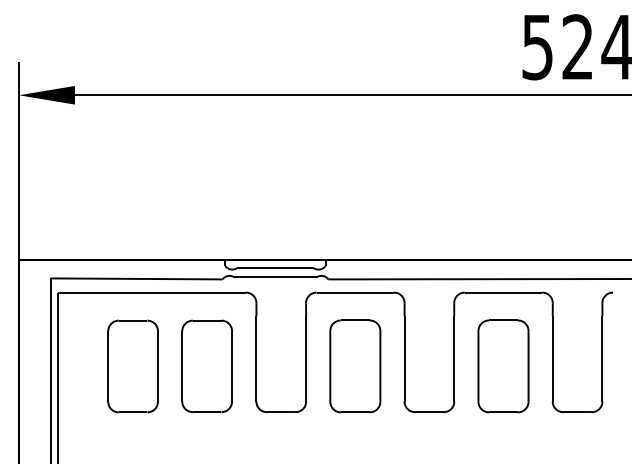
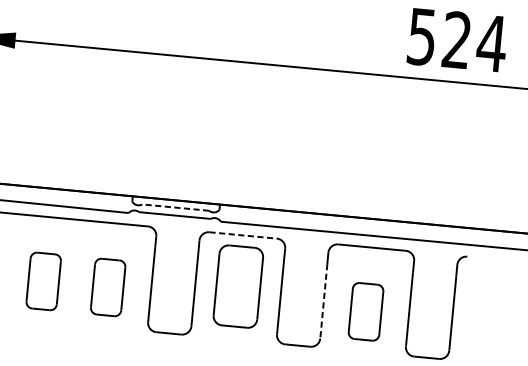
line: (274, 268) -> (174, 207), solid -> dashed
line: (355, 292) -> (243, 235), solid -> dashed
line: (454, 358) -> (324, 300), solid -> dashed
part: (132, 366) -> (43, 281), size x0.7
part: (206, 366) -> (107, 287), size x0.7
part: (355, 366) -> (238, 286), moved
part: (503, 366) -> (366, 311), size x0.7

